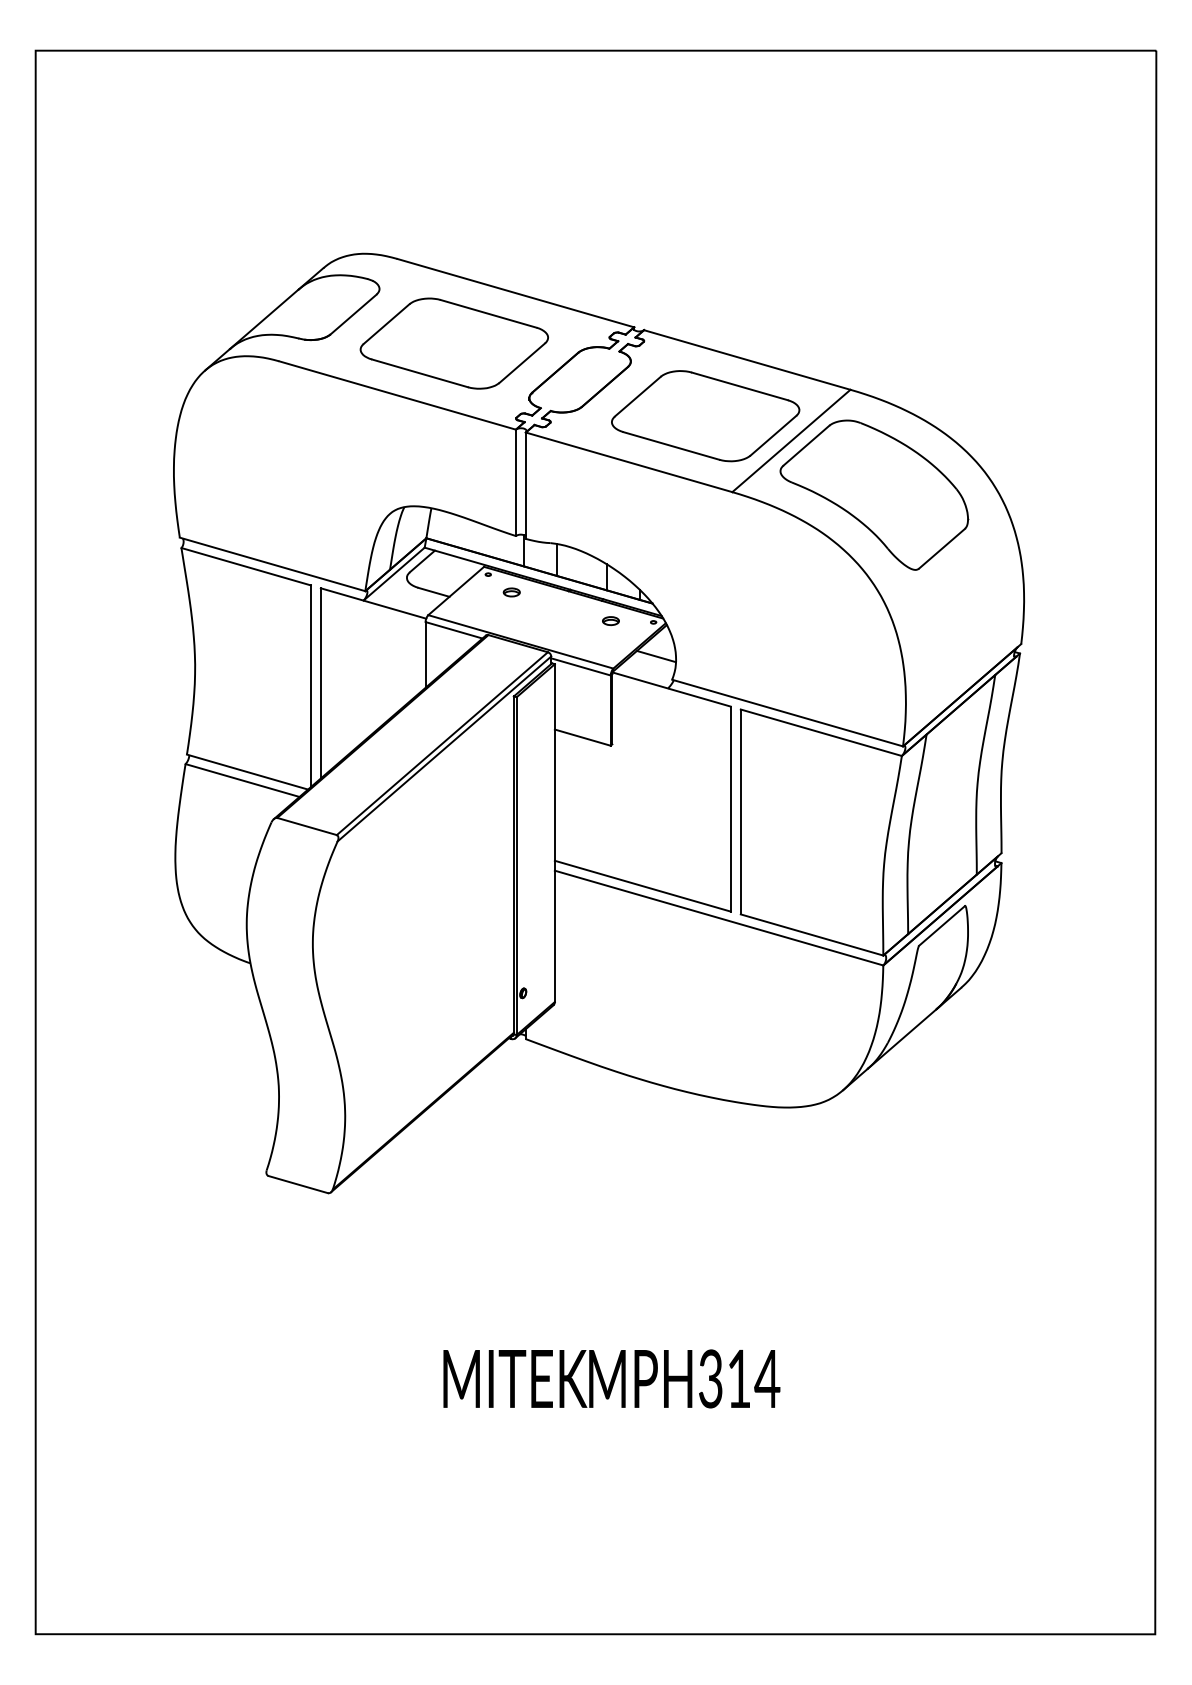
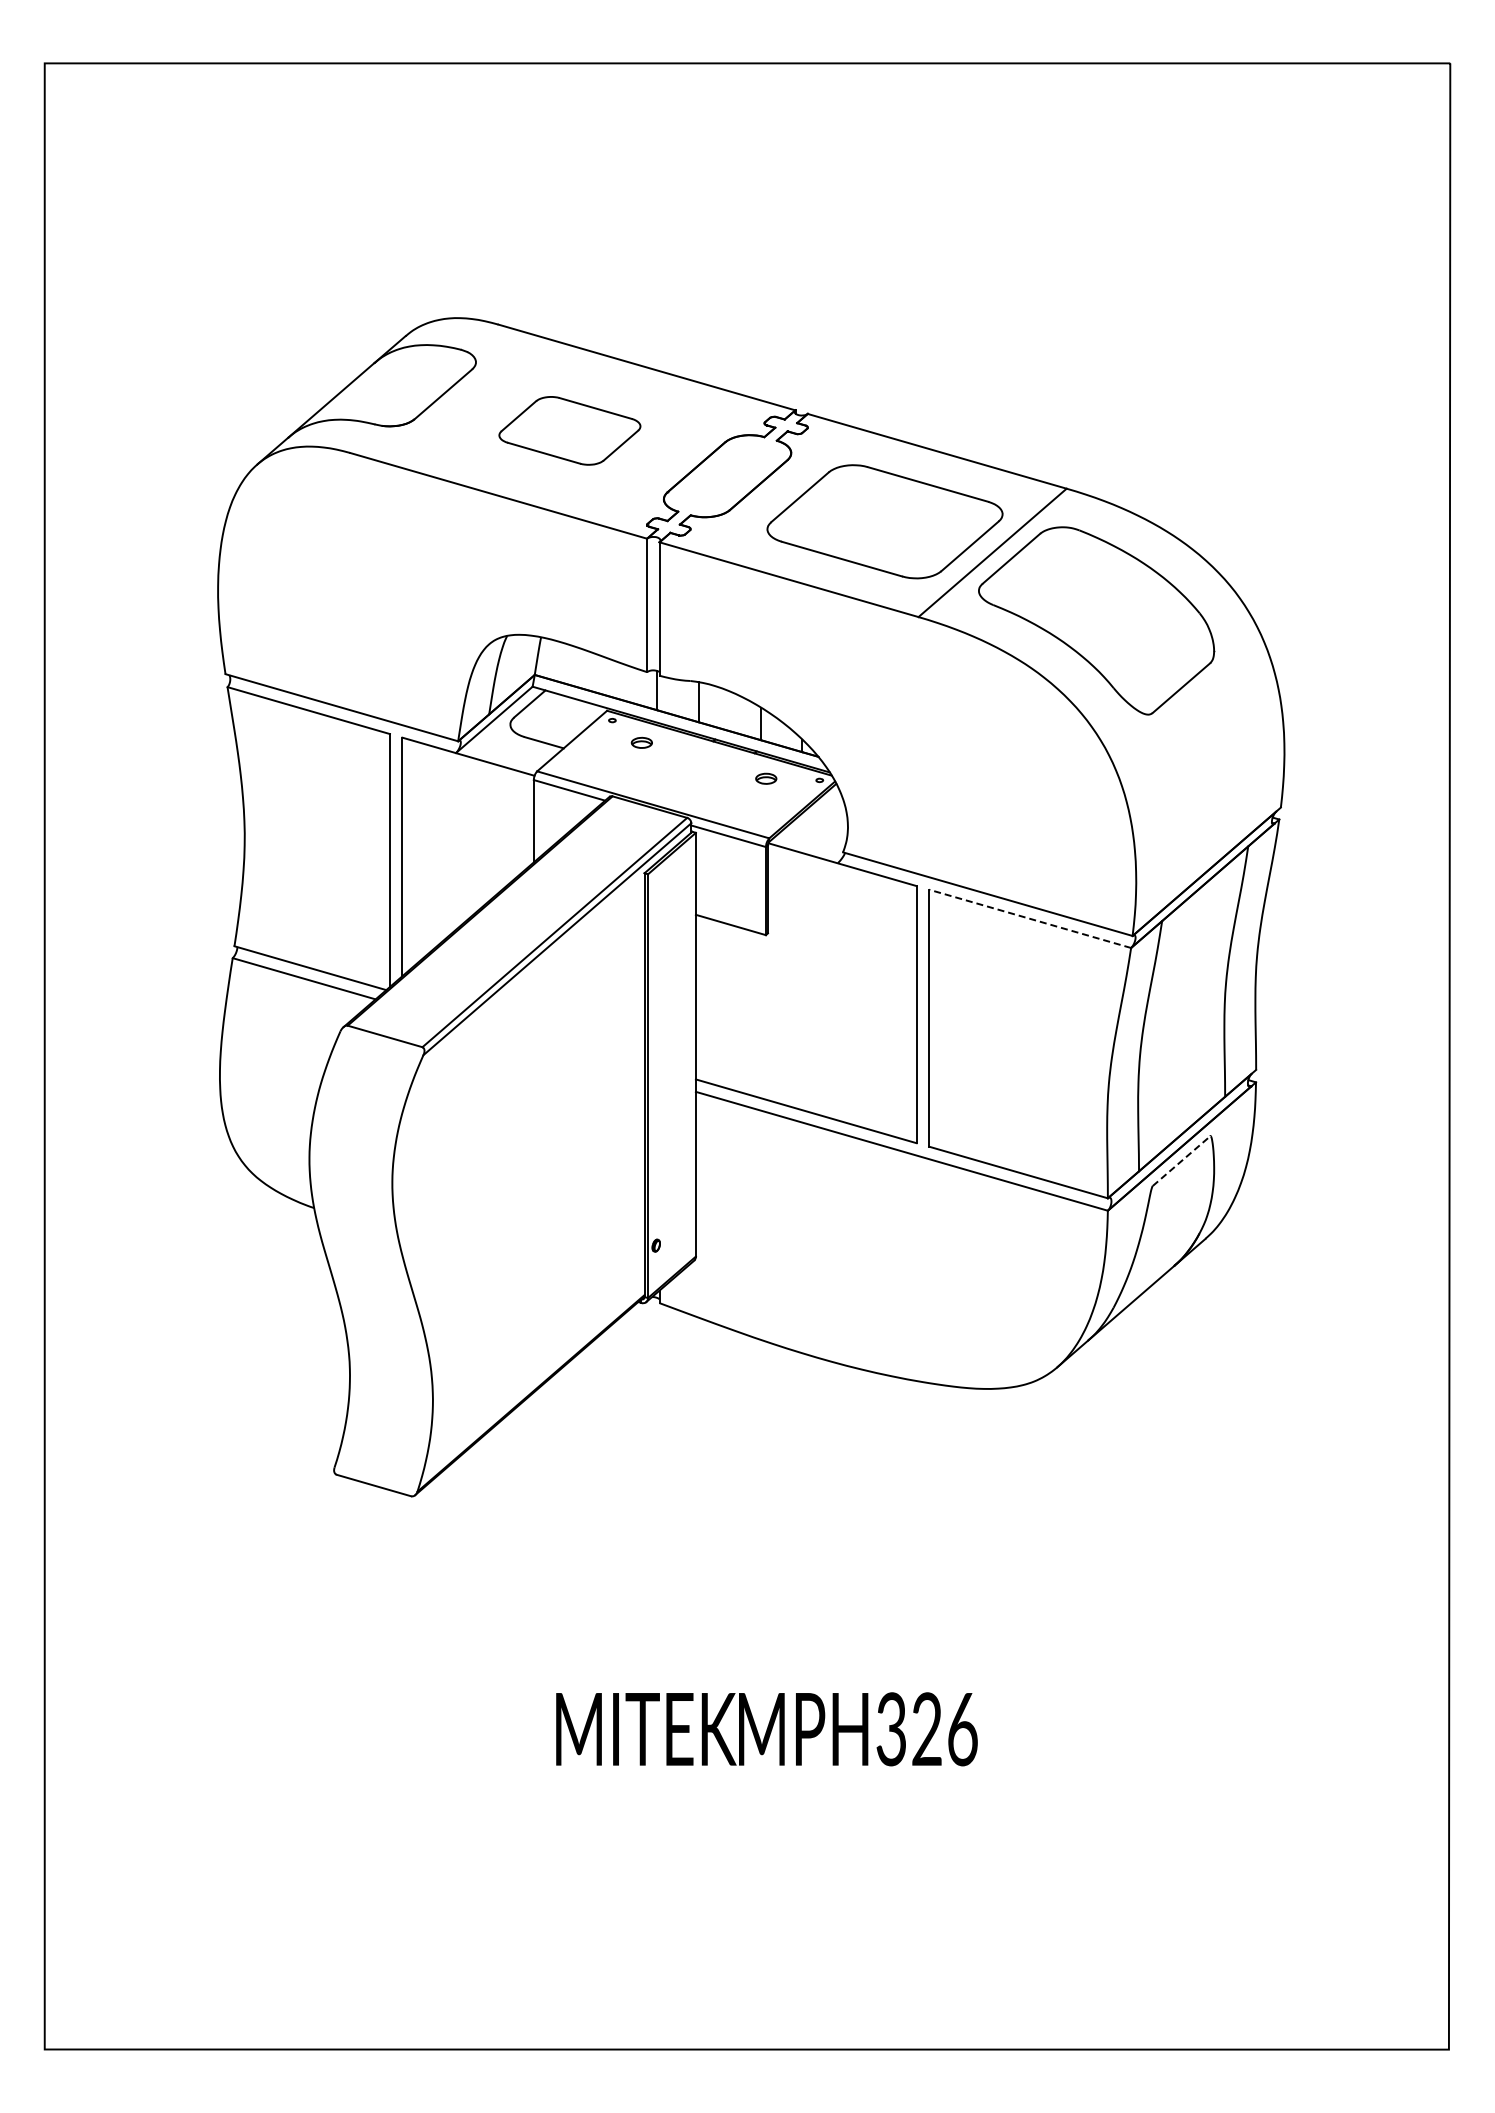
part: (454, 343) -> (569, 430), size x0.6
line: (656, 656) -> (823, 823), removed
line: (820, 732) -> (1029, 918), solid -> dashed
line: (942, 925) -> (1181, 1160), solid -> dashed
text: (753, 1379) -> (945, 1729), MPH314 -> MPH326

